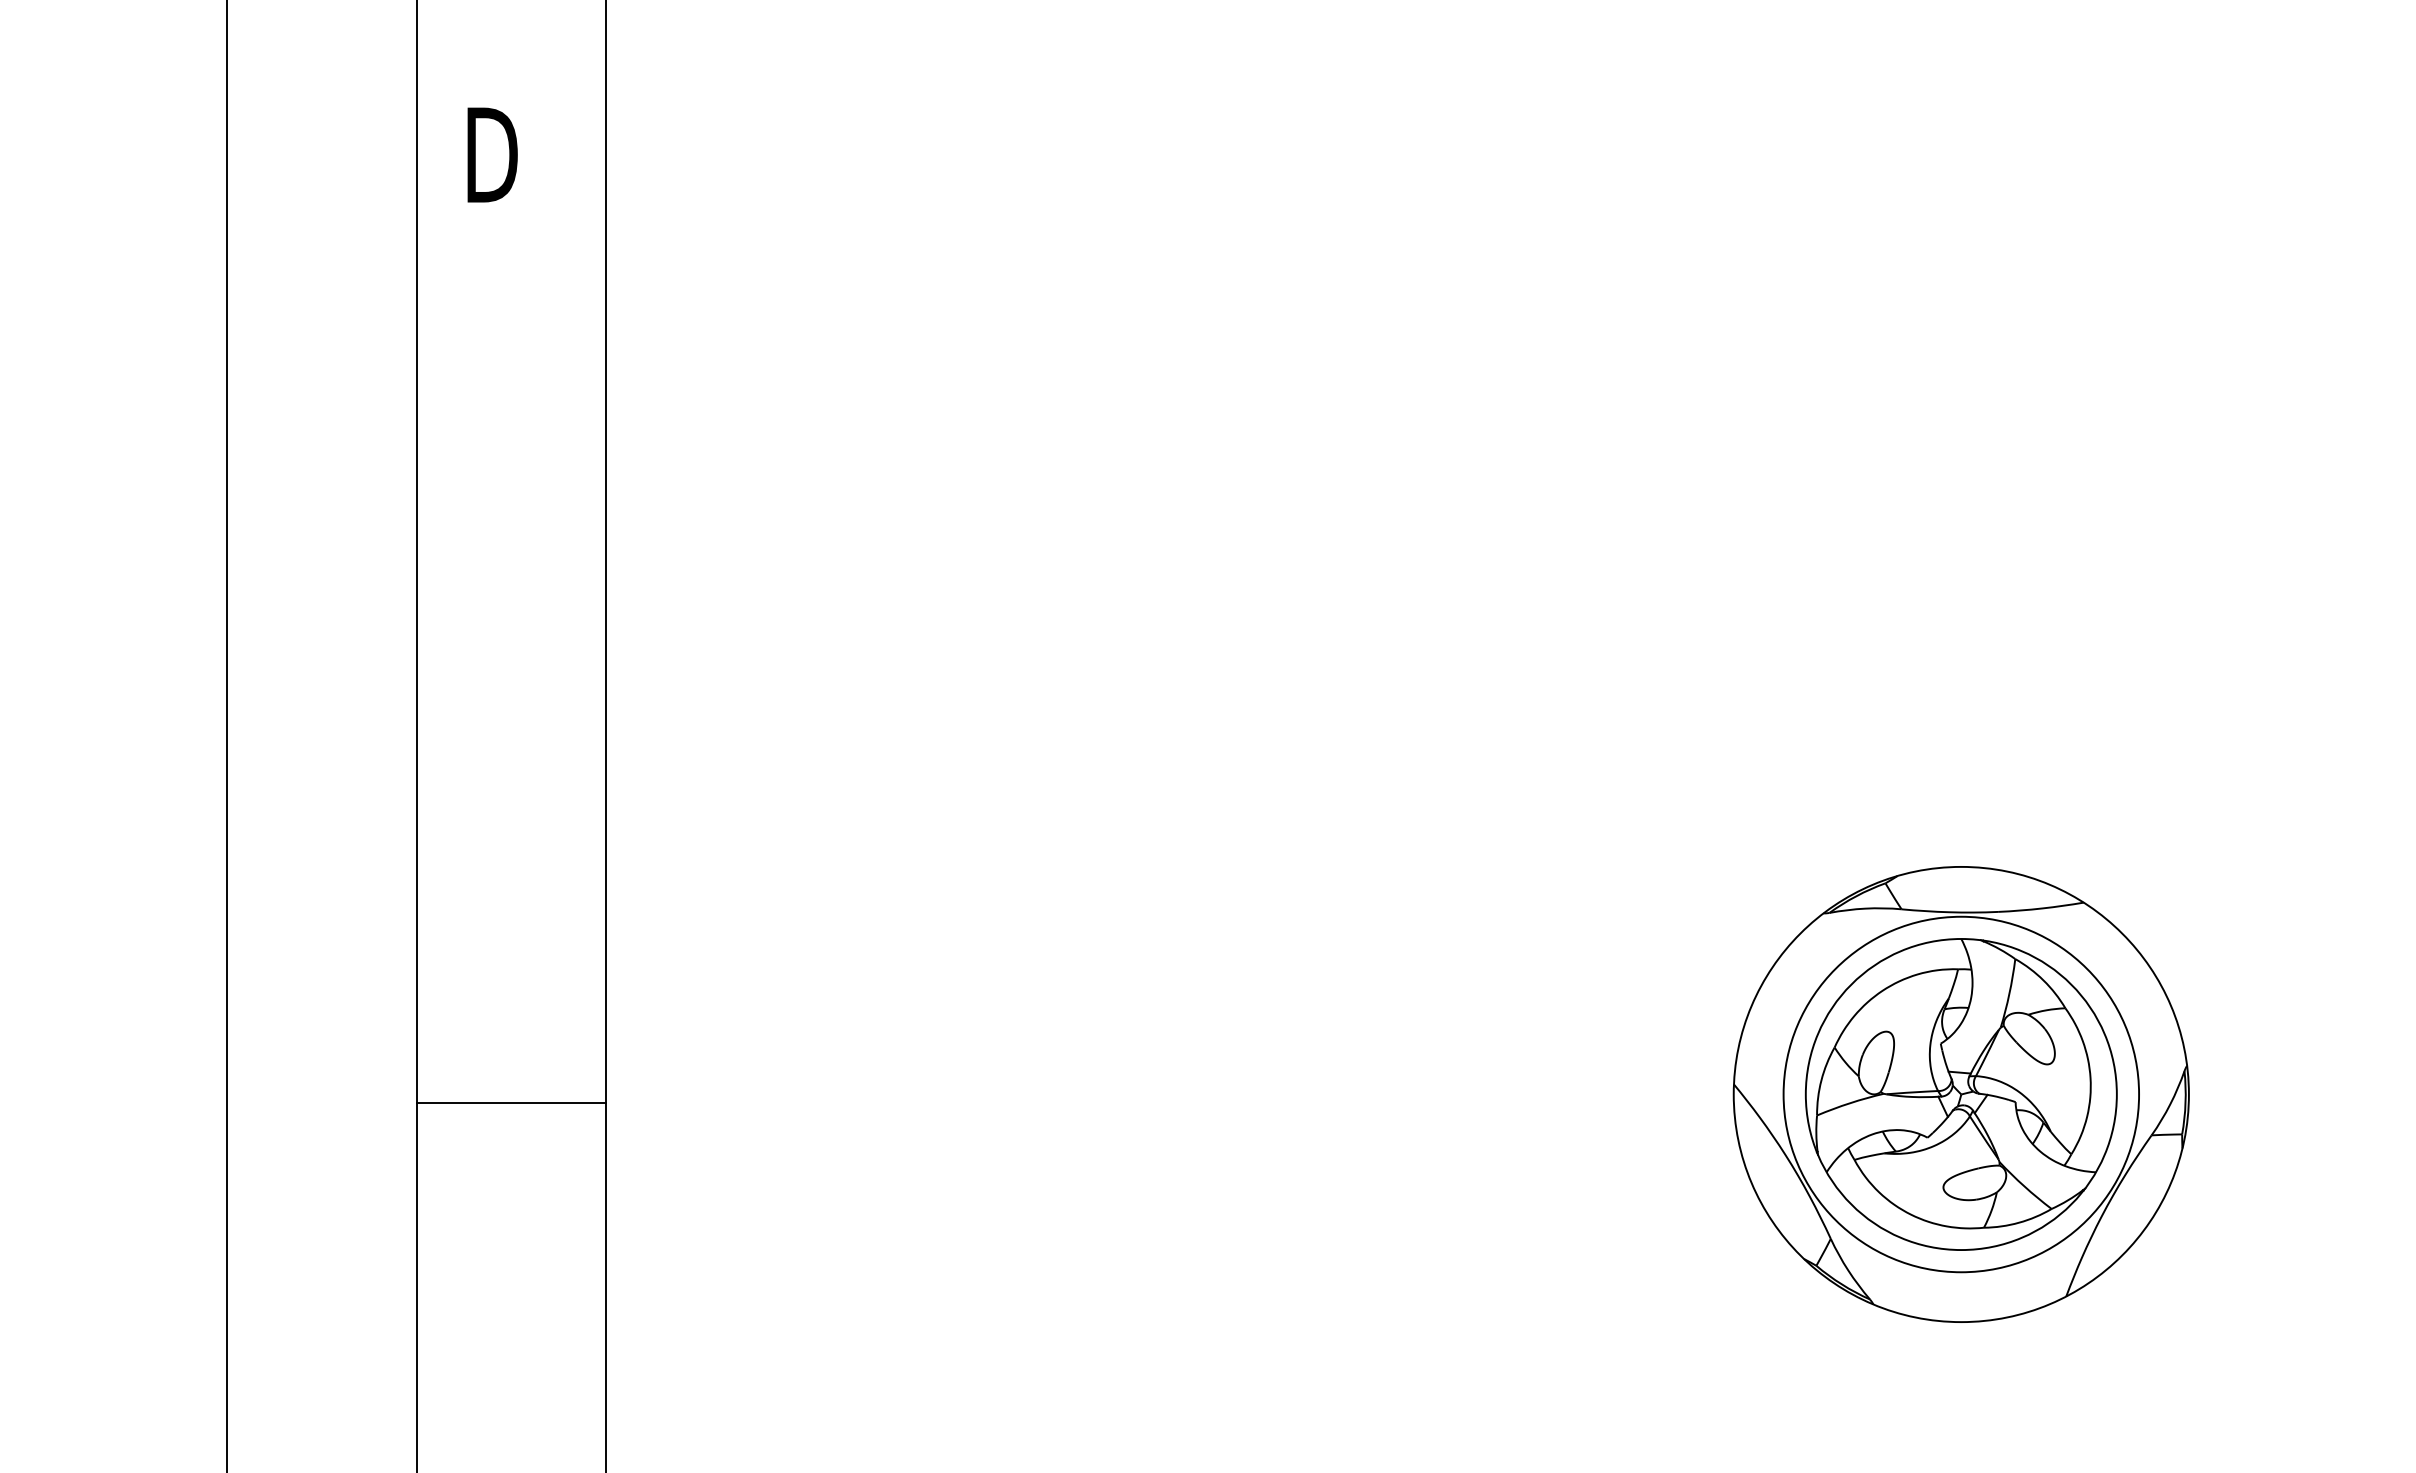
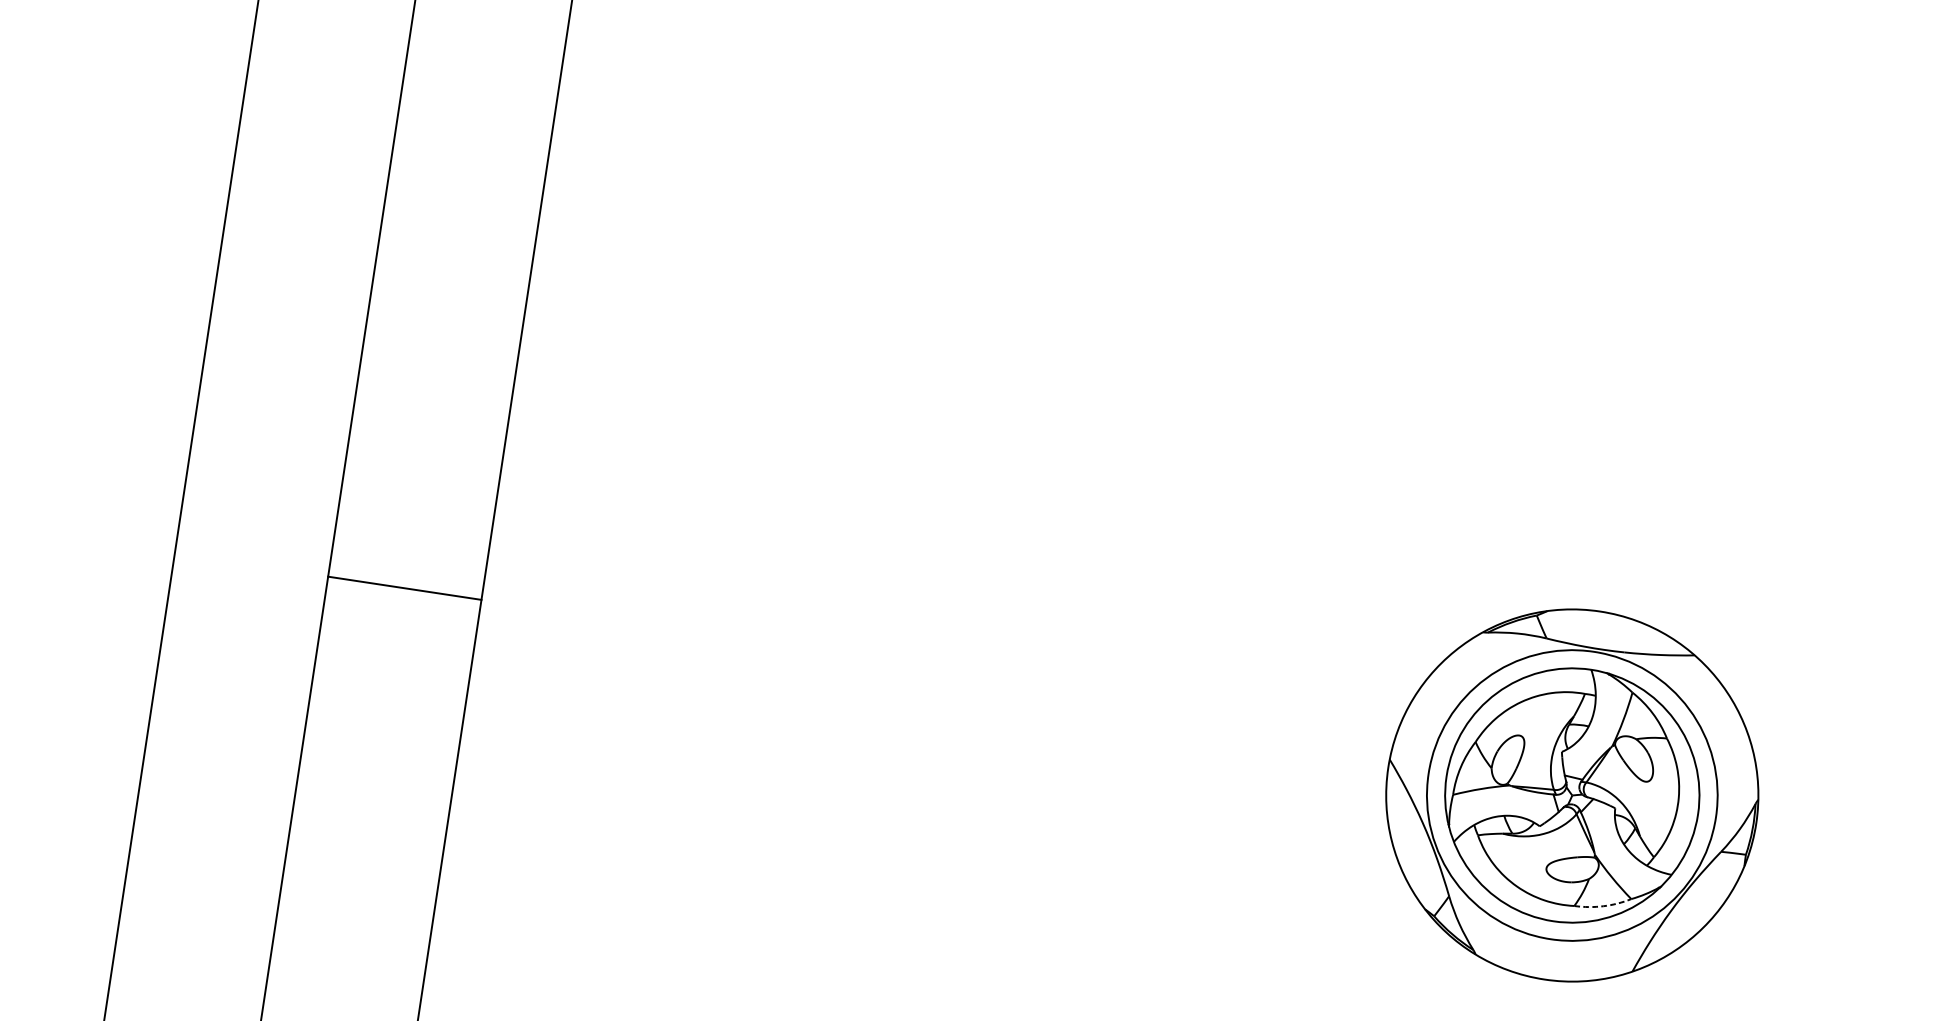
line: (511, 1103) -> (404, 588), moved
arc: (2019, 1222) -> (1603, 906), solid -> dashed

